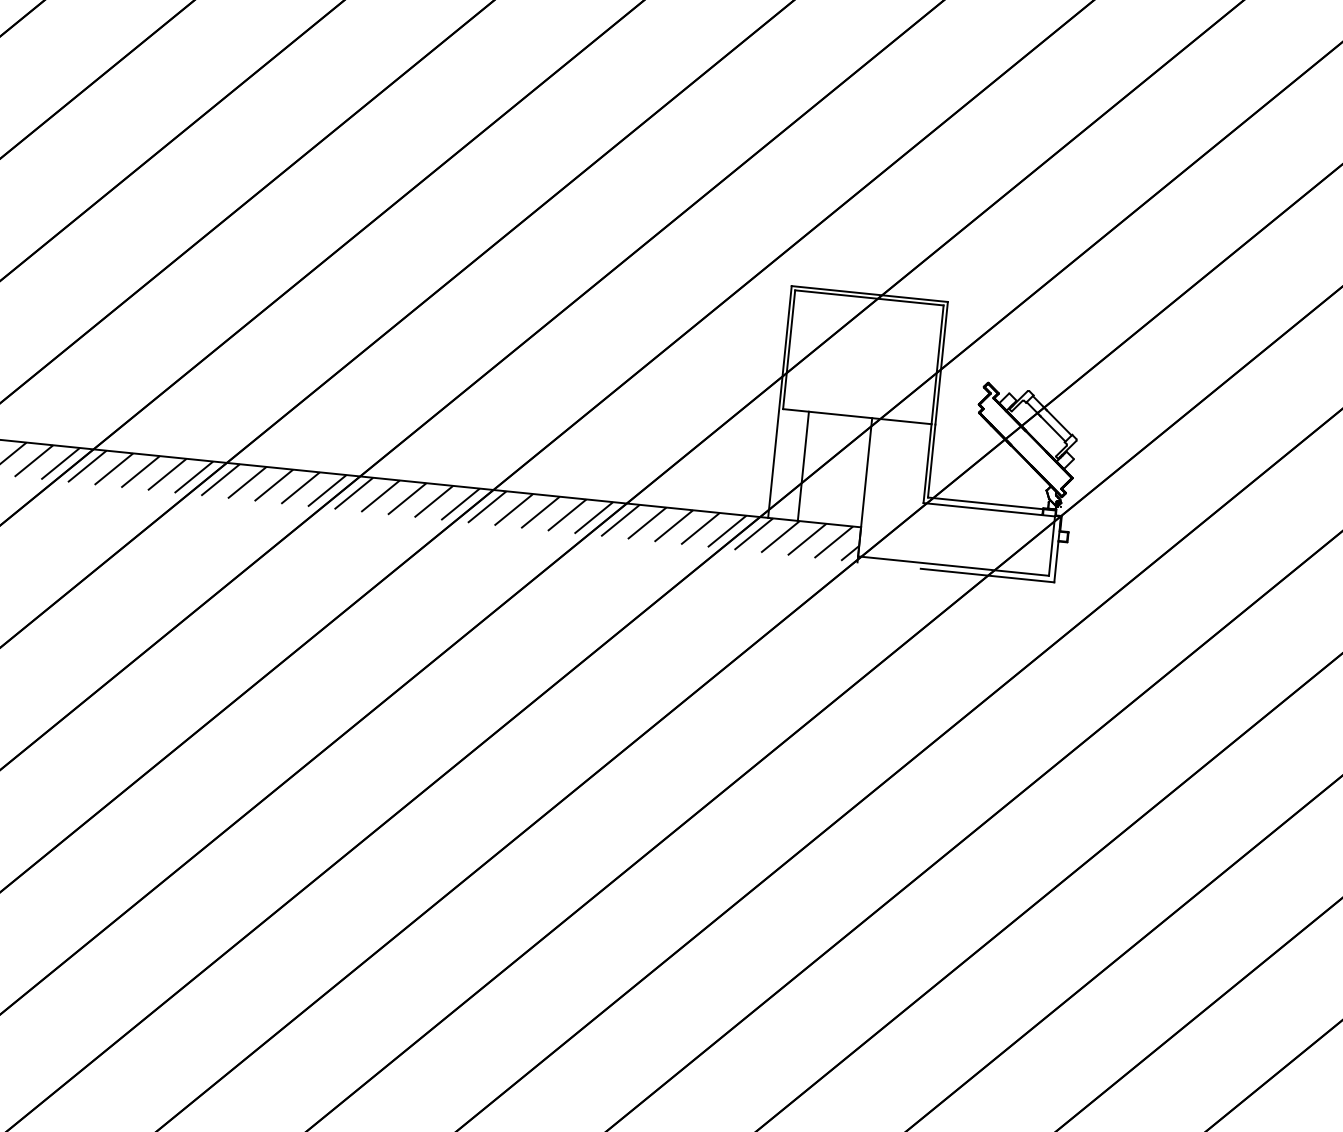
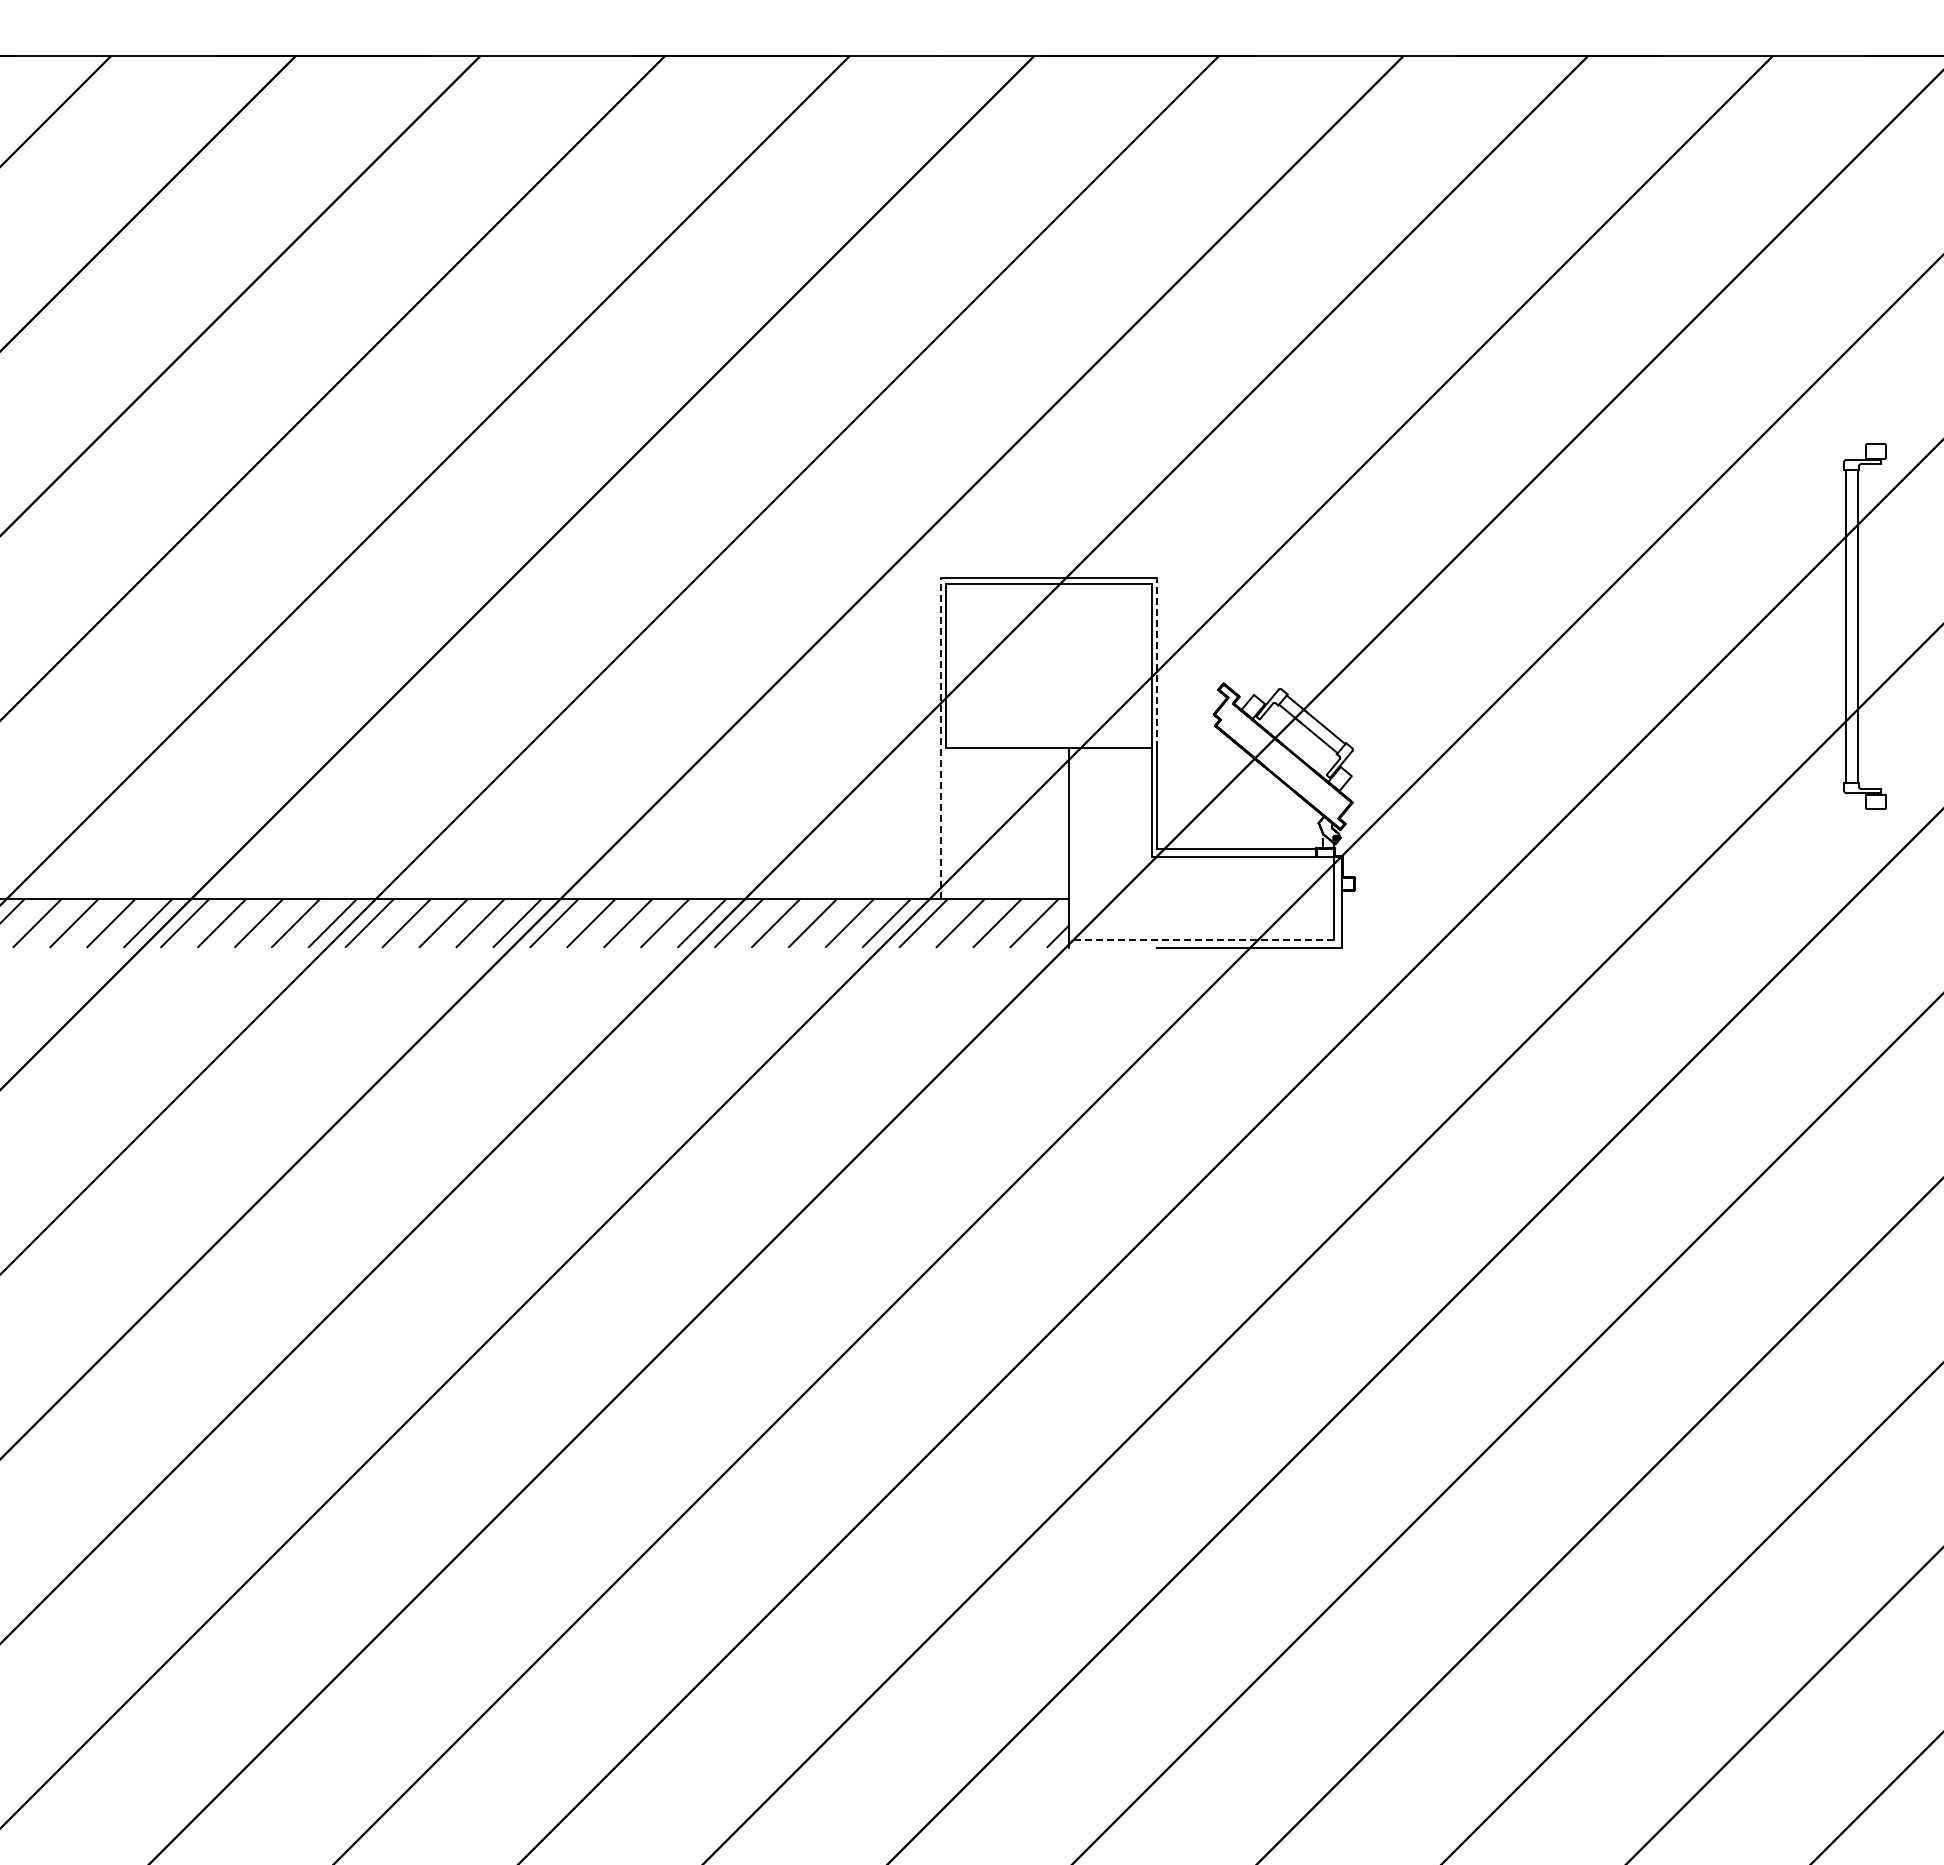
line: (941, 363) -> (1157, 663), solid -> dashed
line: (779, 401) -> (940, 738), solid -> dashed
line: (803, 466) -> (981, 823), removed
line: (953, 566) -> (1201, 939), solid -> dashed

